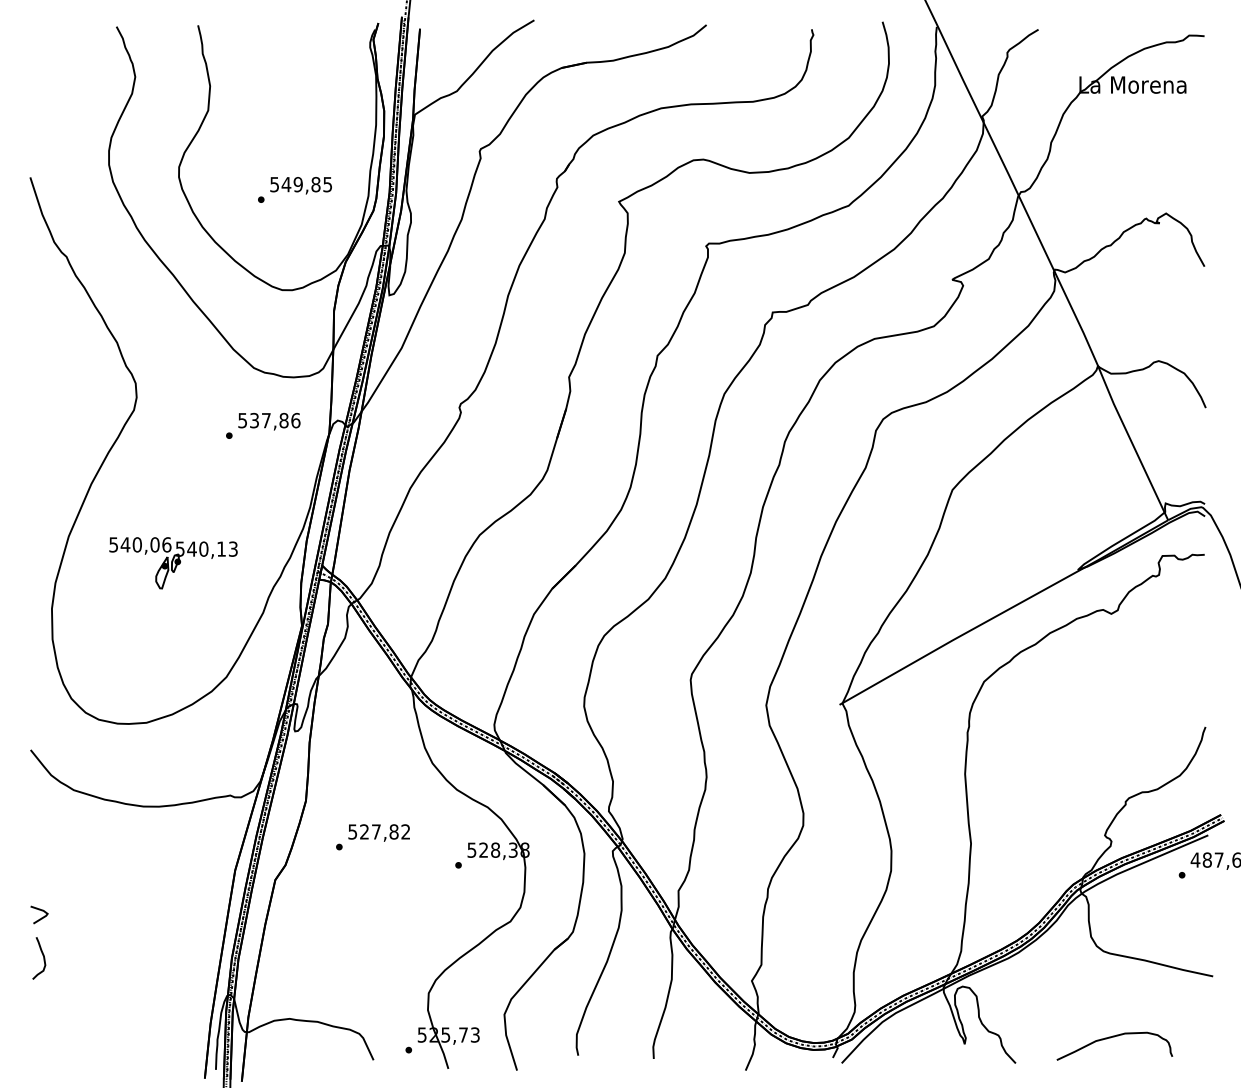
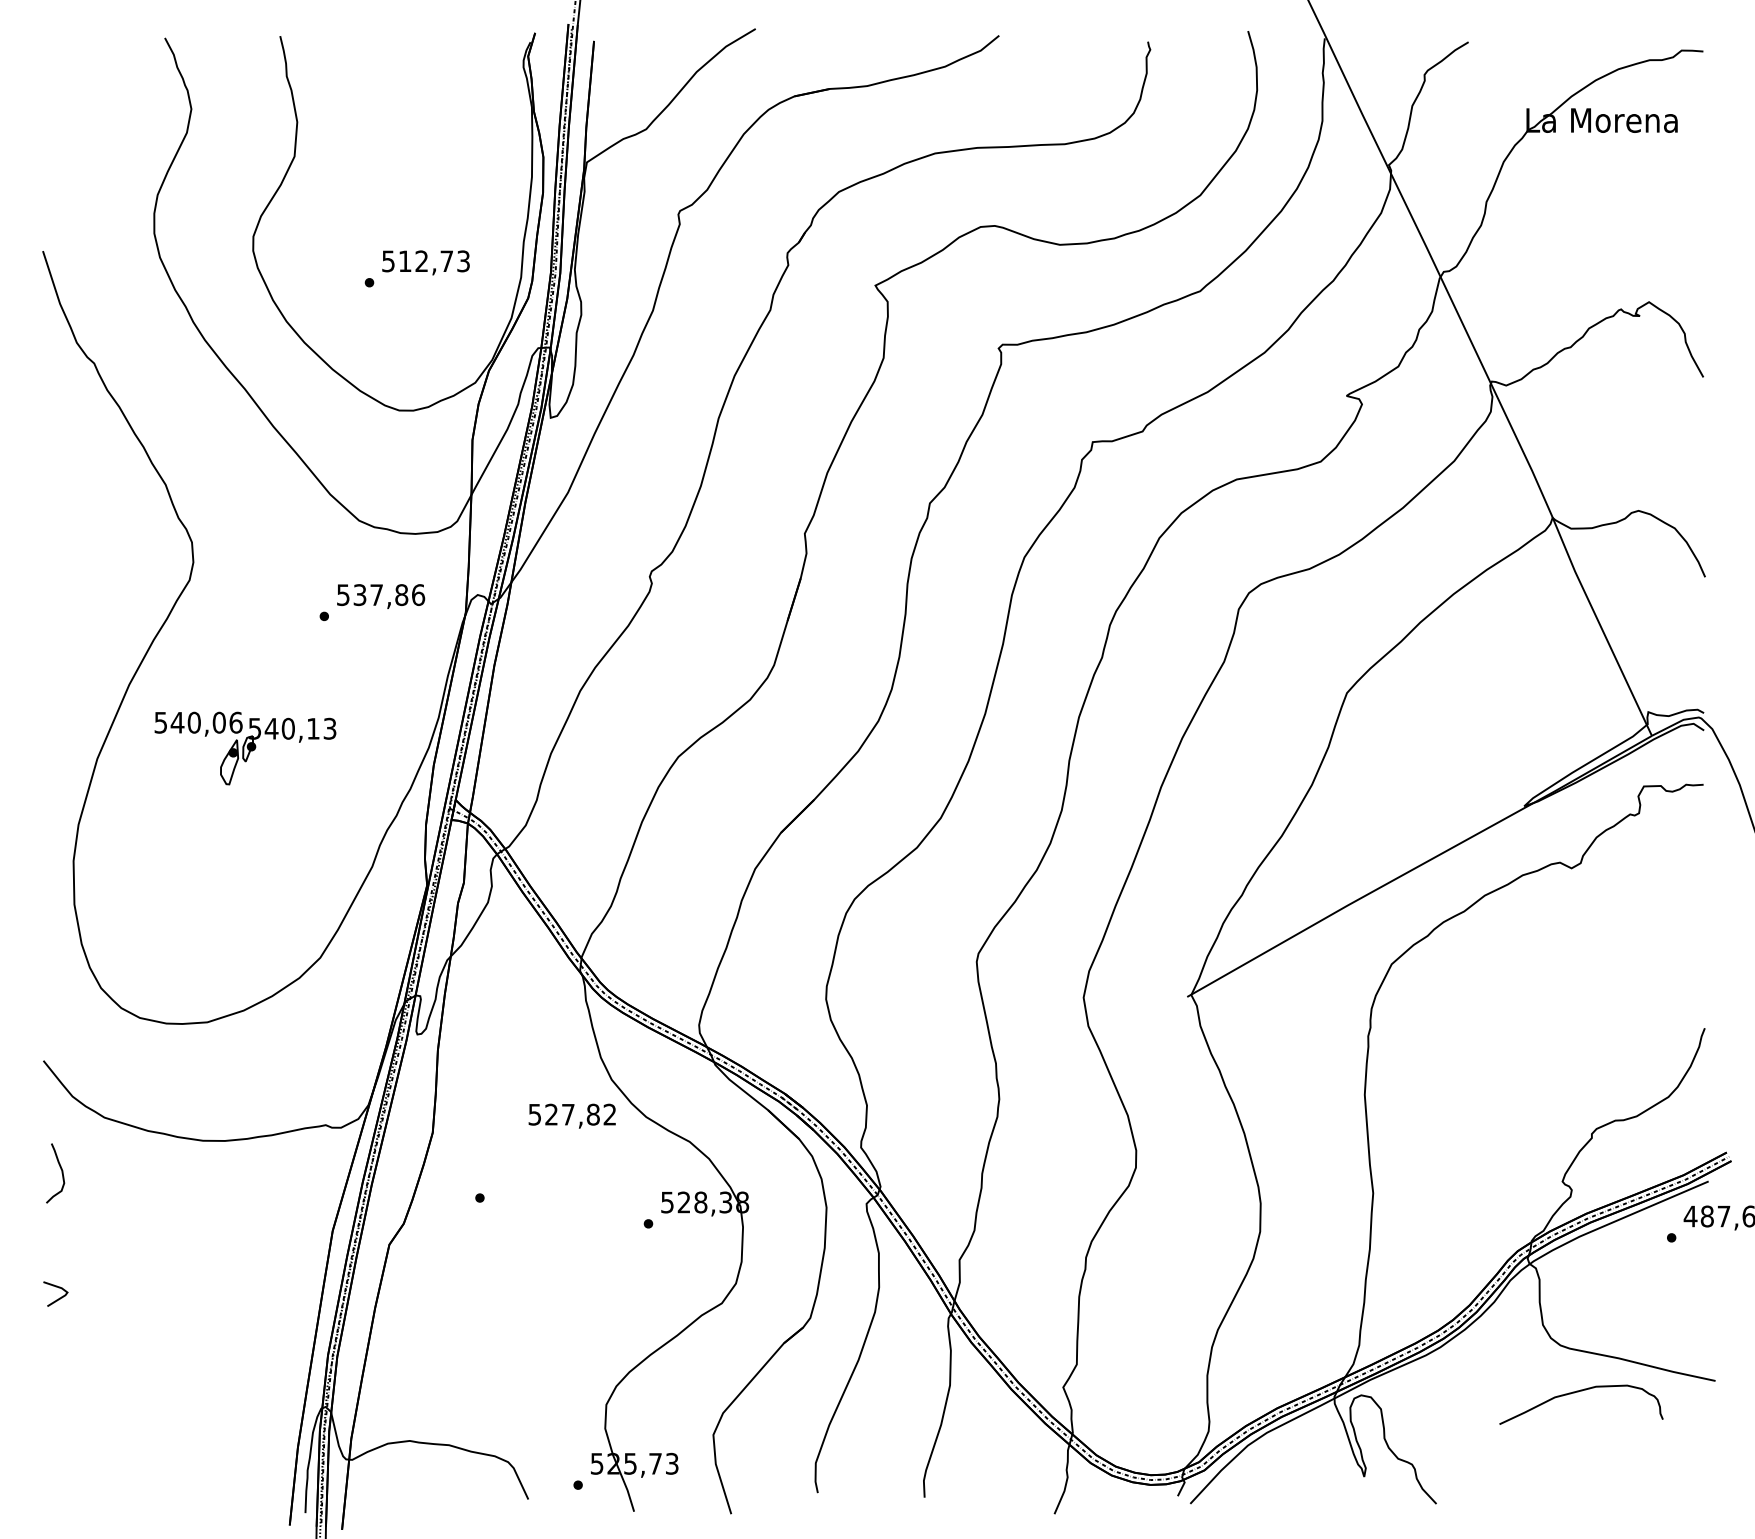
text: (306, 184) -> (433, 261), 549,85 -> 512,73
part: (173, 563) -> (245, 748), moved
text: (378, 832) -> (571, 1115), moved
curve: (43, 958) -> (61, 1173), moved
curve: (1112, 1037) -> (1578, 1392), moved

